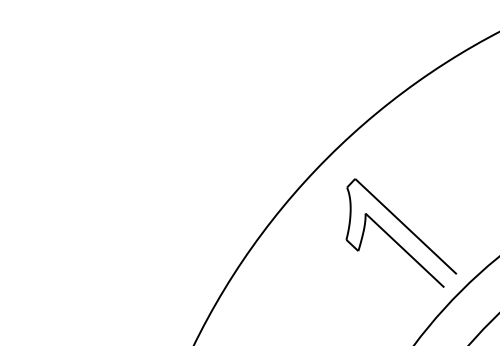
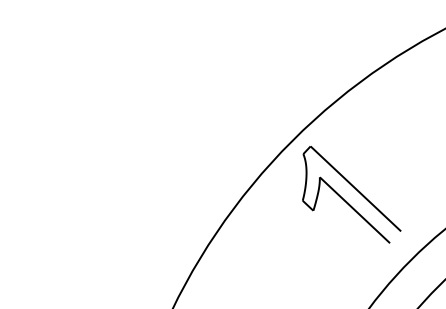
part: (405, 227) -> (355, 189), moved

